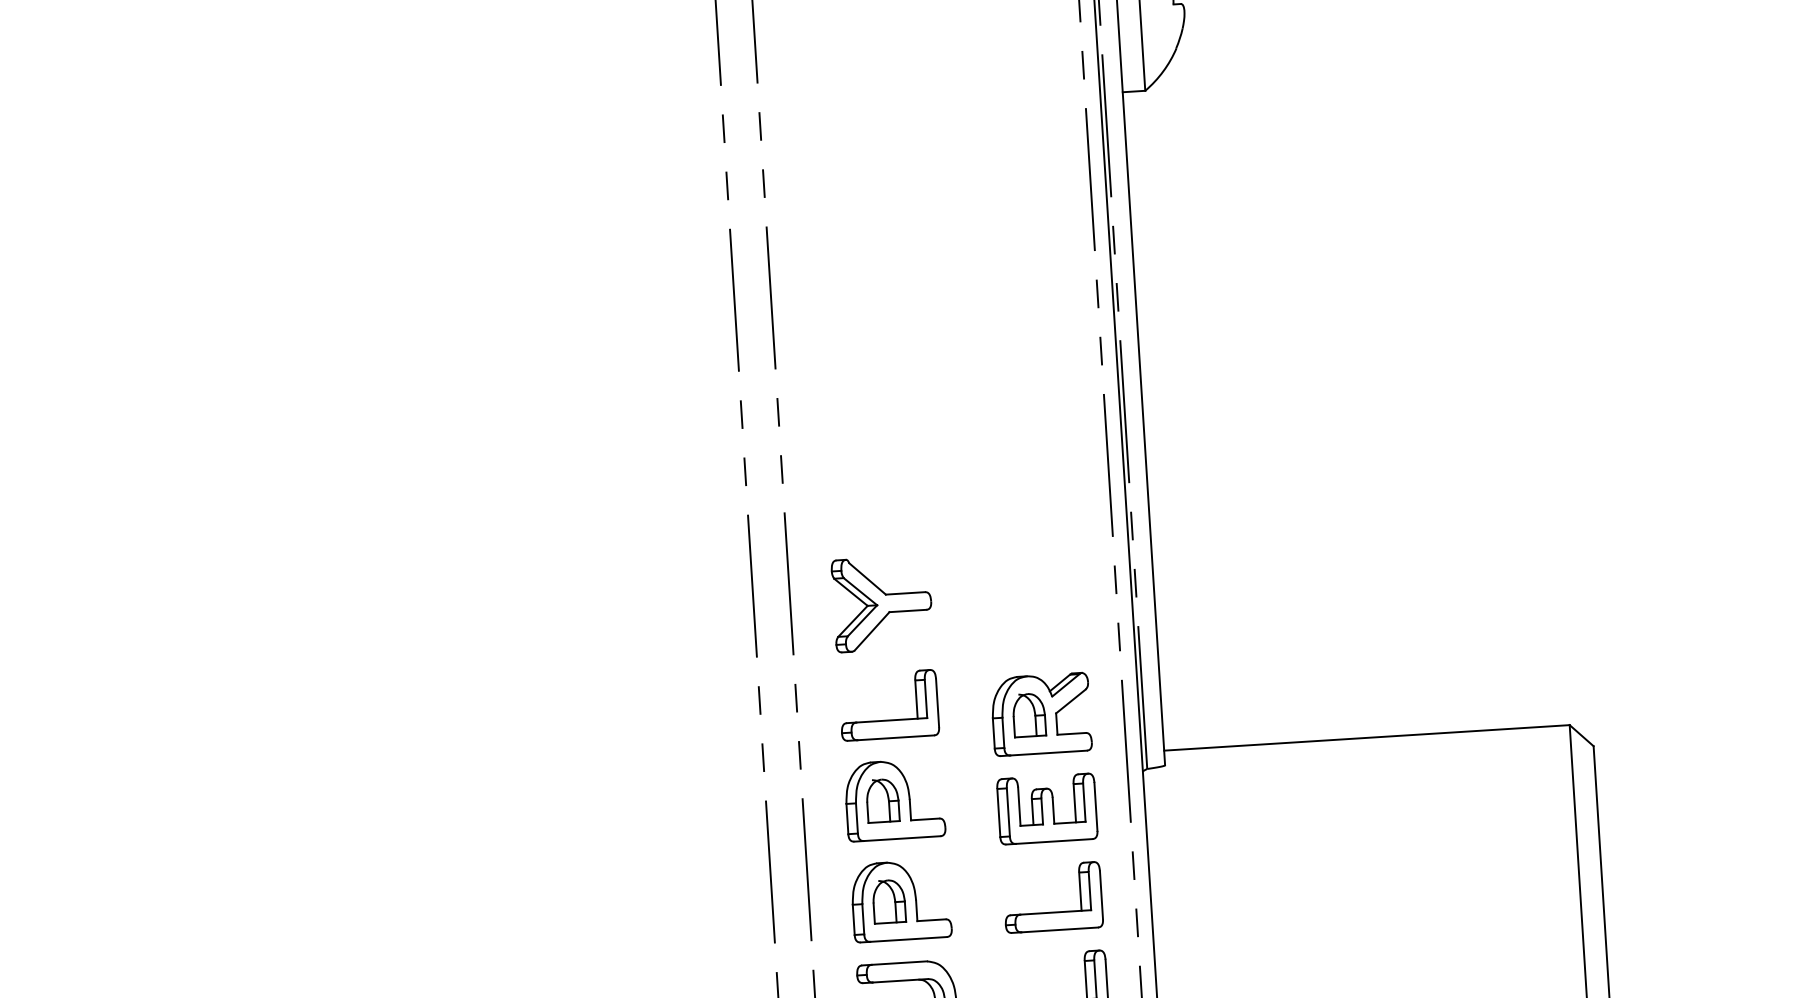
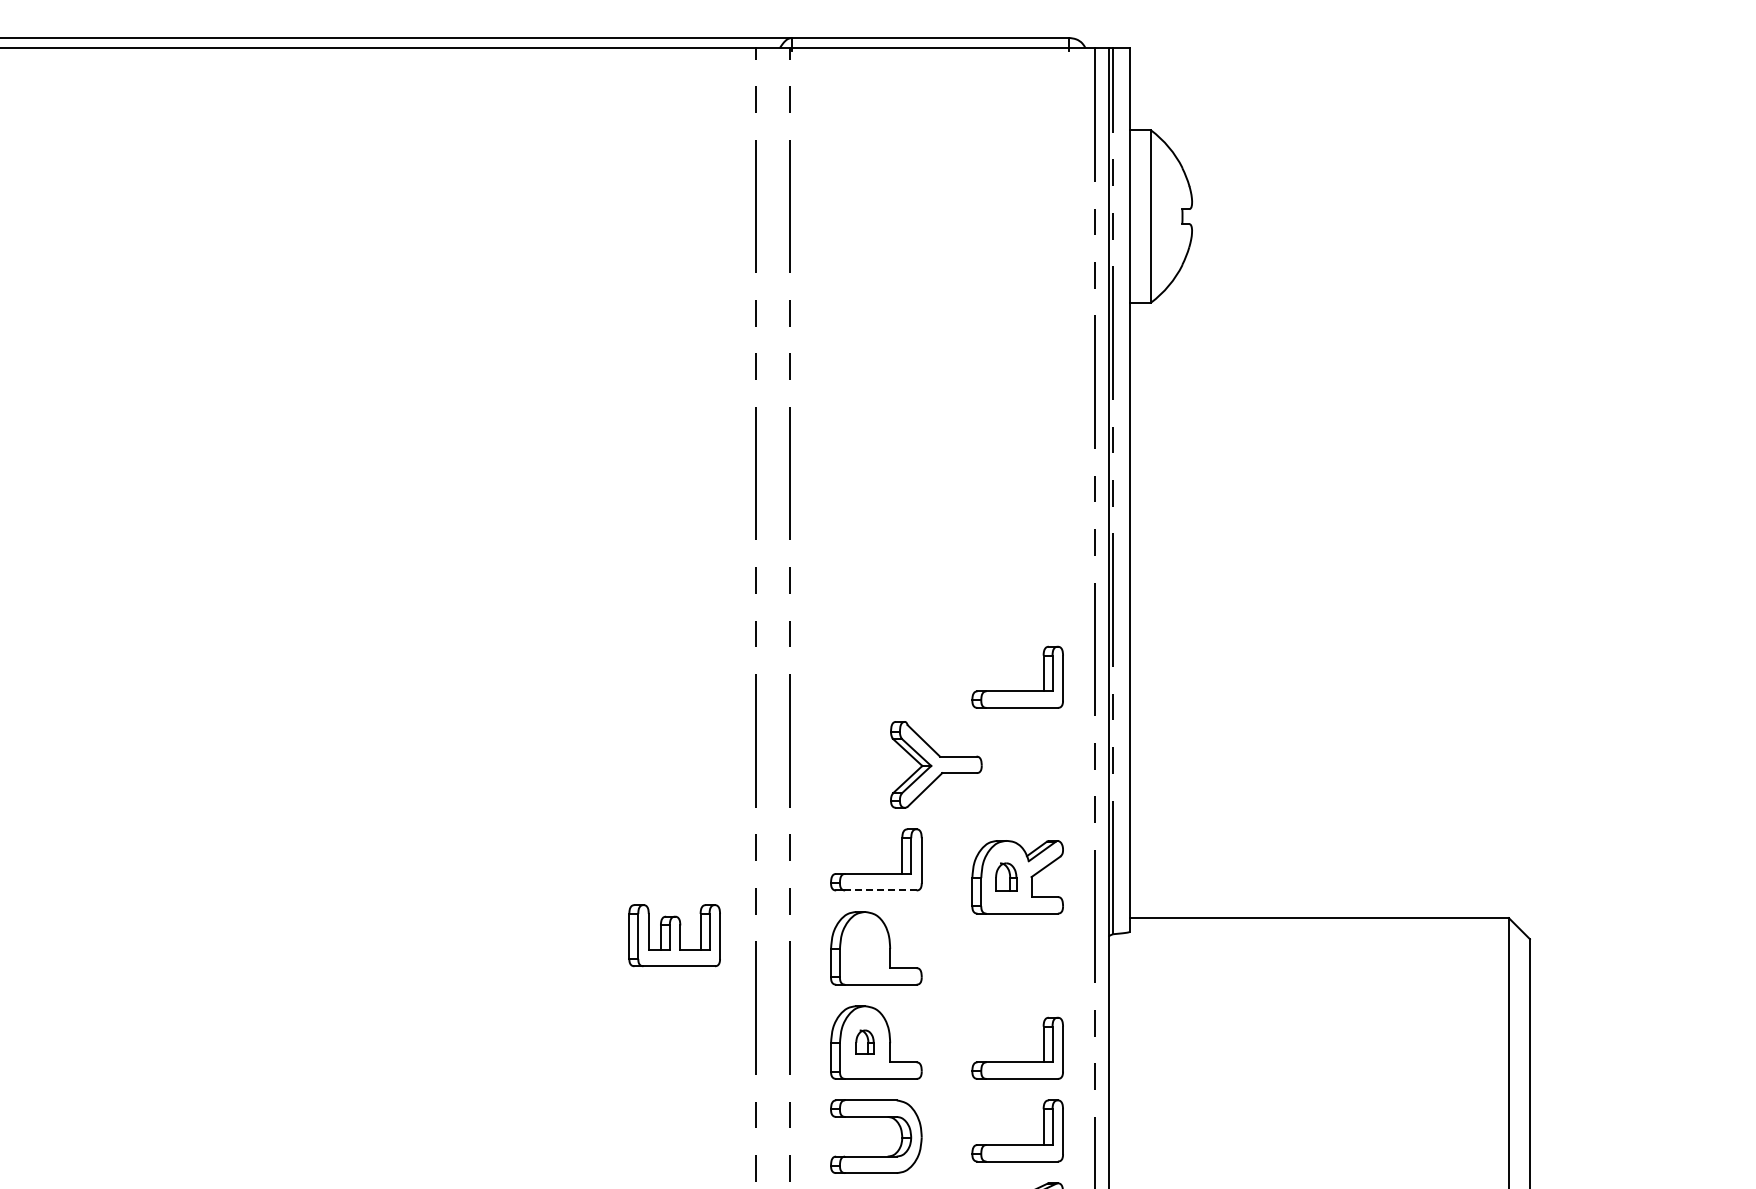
part: (1028, 514) -> (1017, 690), added
part: (882, 603) -> (936, 764), moved
part: (1028, 714) -> (1005, 876), size x0.7
line: (895, 737) -> (880, 890), solid -> dashed
part: (882, 799) -> (864, 947), removed
part: (1047, 808) -> (674, 935), moved
part: (888, 900) -> (864, 1041), size x0.6

